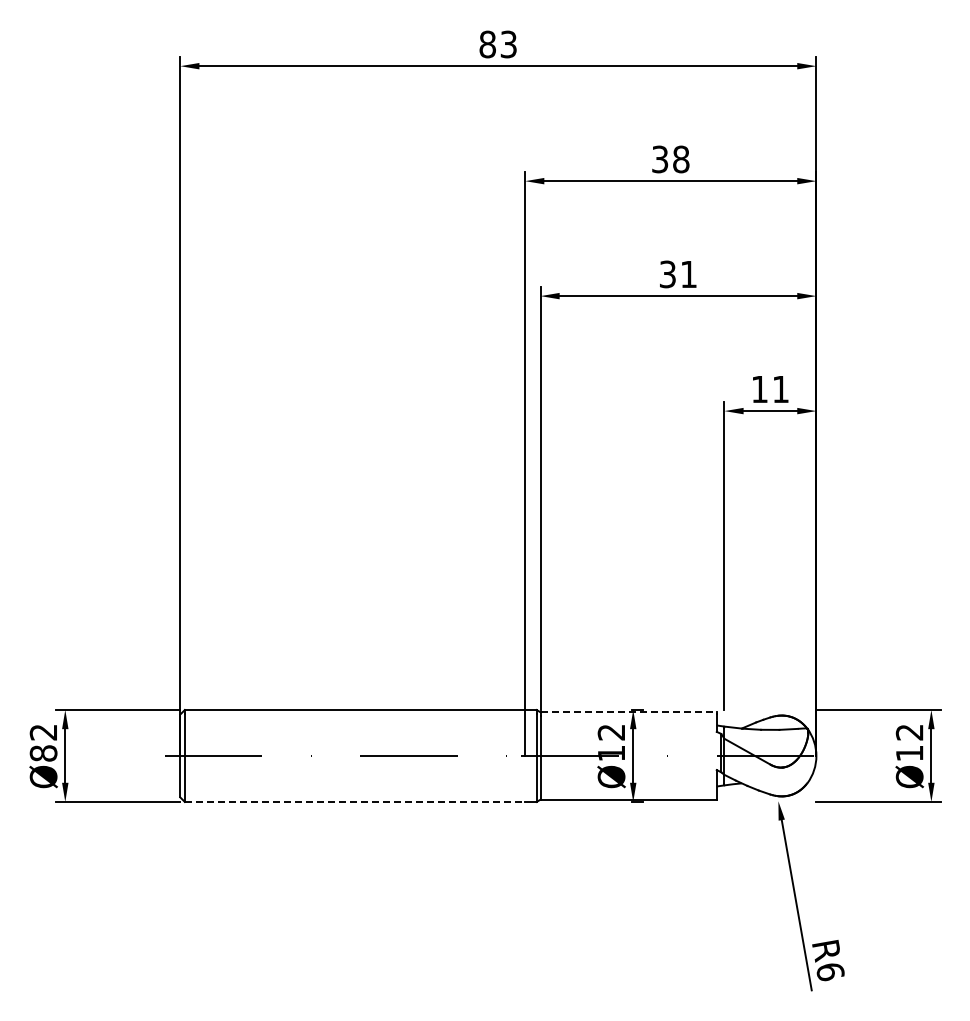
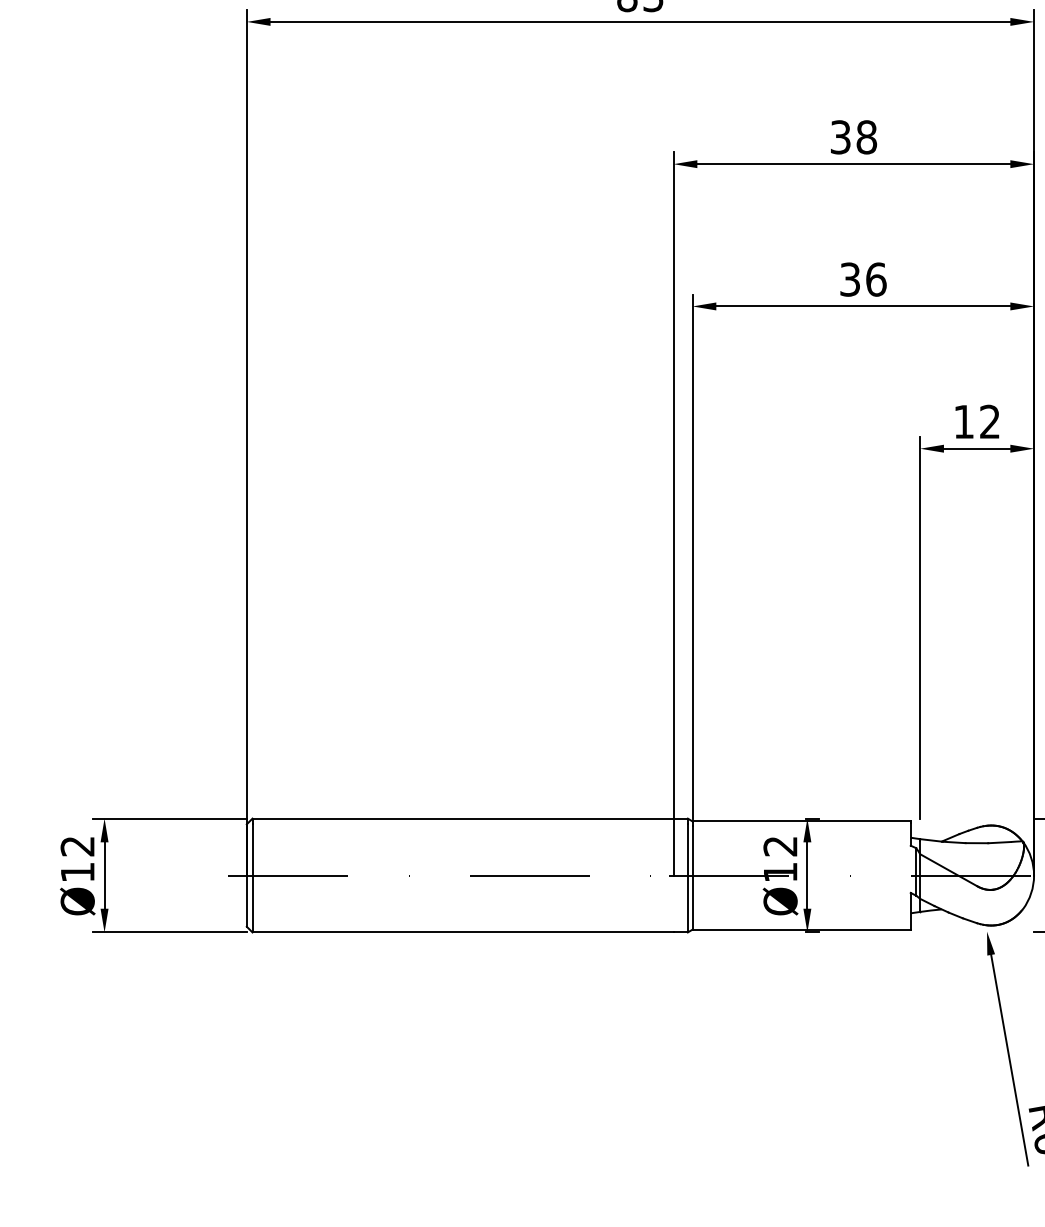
text: (688, 274) -> (875, 279), 31 -> 36
text: (780, 388) -> (989, 420), 11 -> 12
line: (629, 712) -> (802, 821), dashed -> solid
text: (43, 753) -> (77, 872), Ø82 -> Ø12
line: (355, 801) -> (463, 931), dashed -> solid

